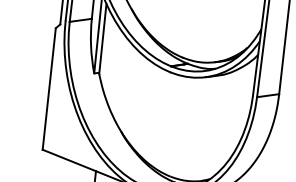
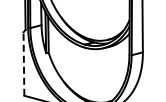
line: (48, 89) -> (23, 64), solid -> dashed

